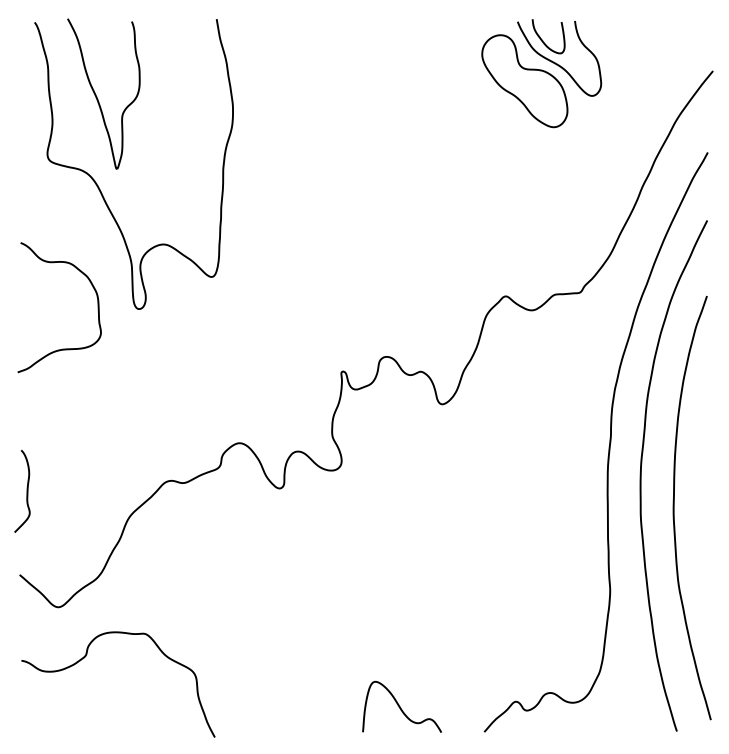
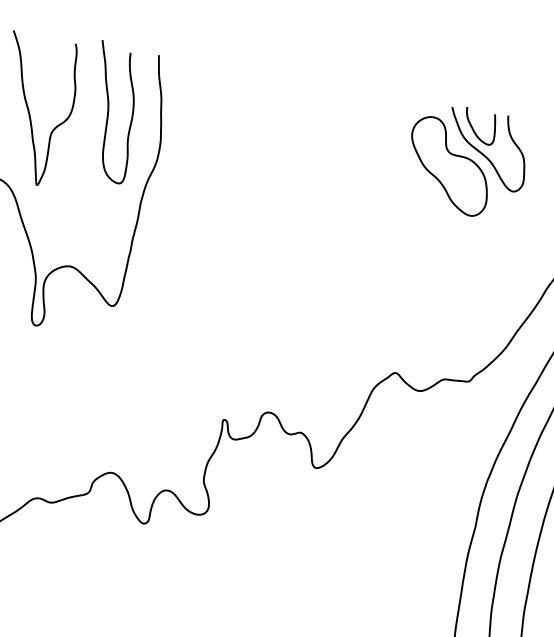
curve: (176, 83) -> (109, 111), added

